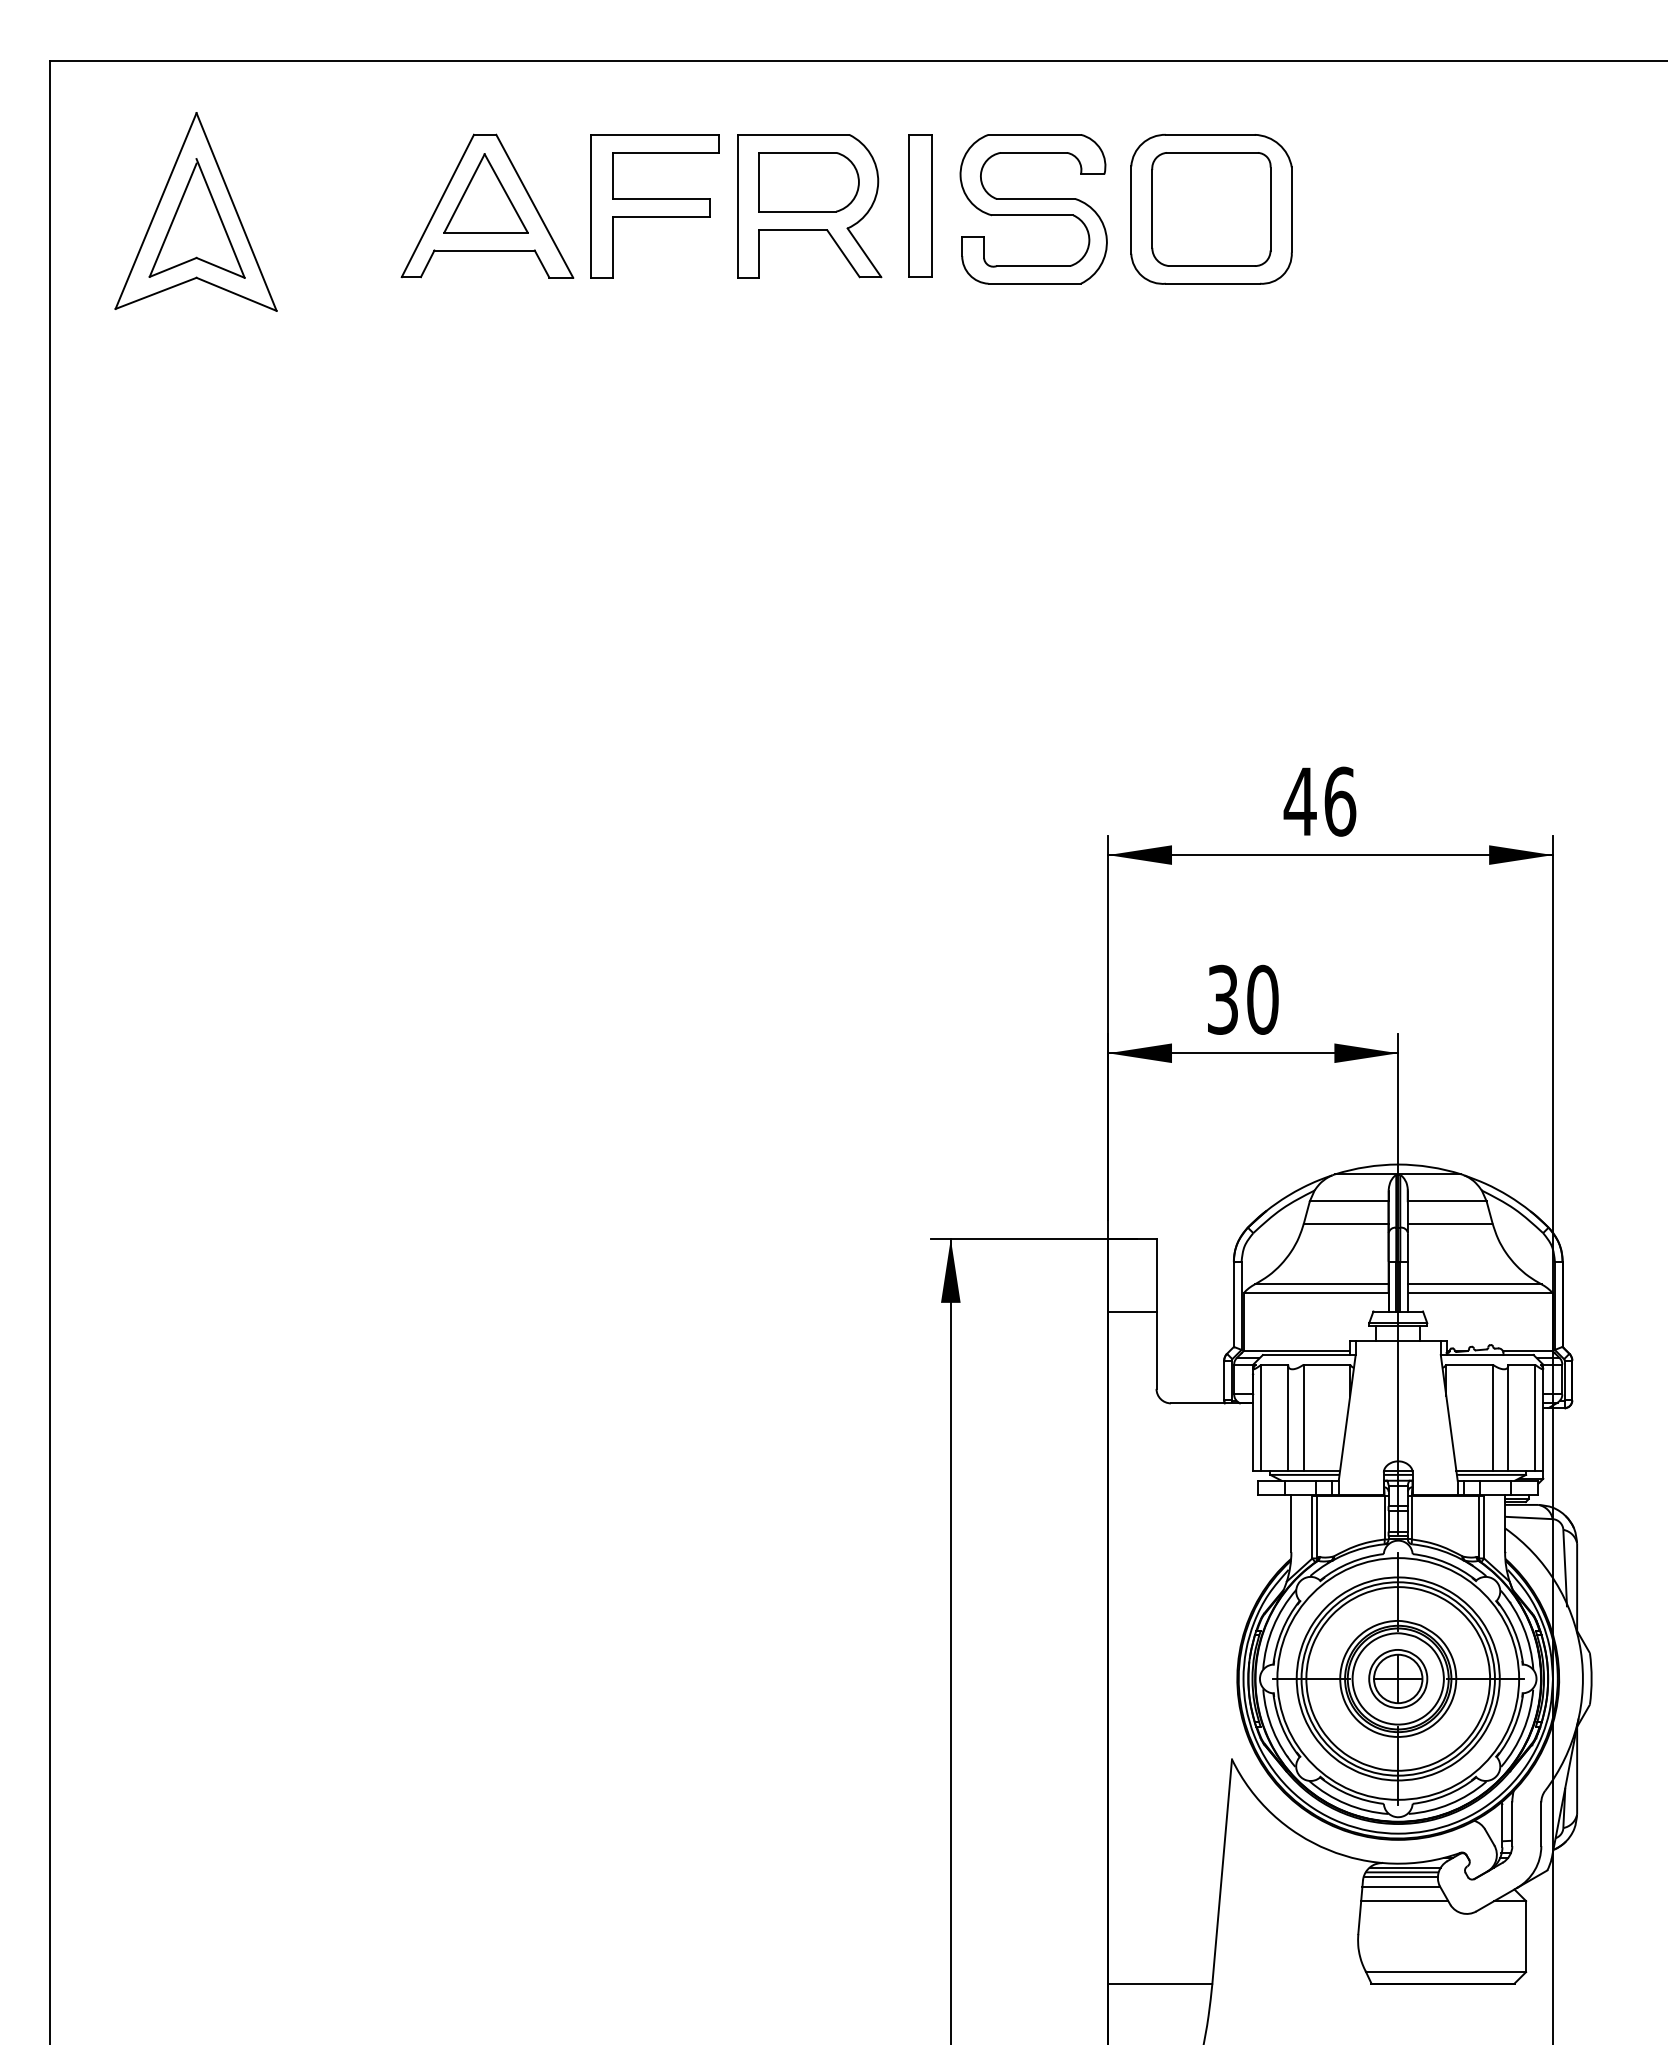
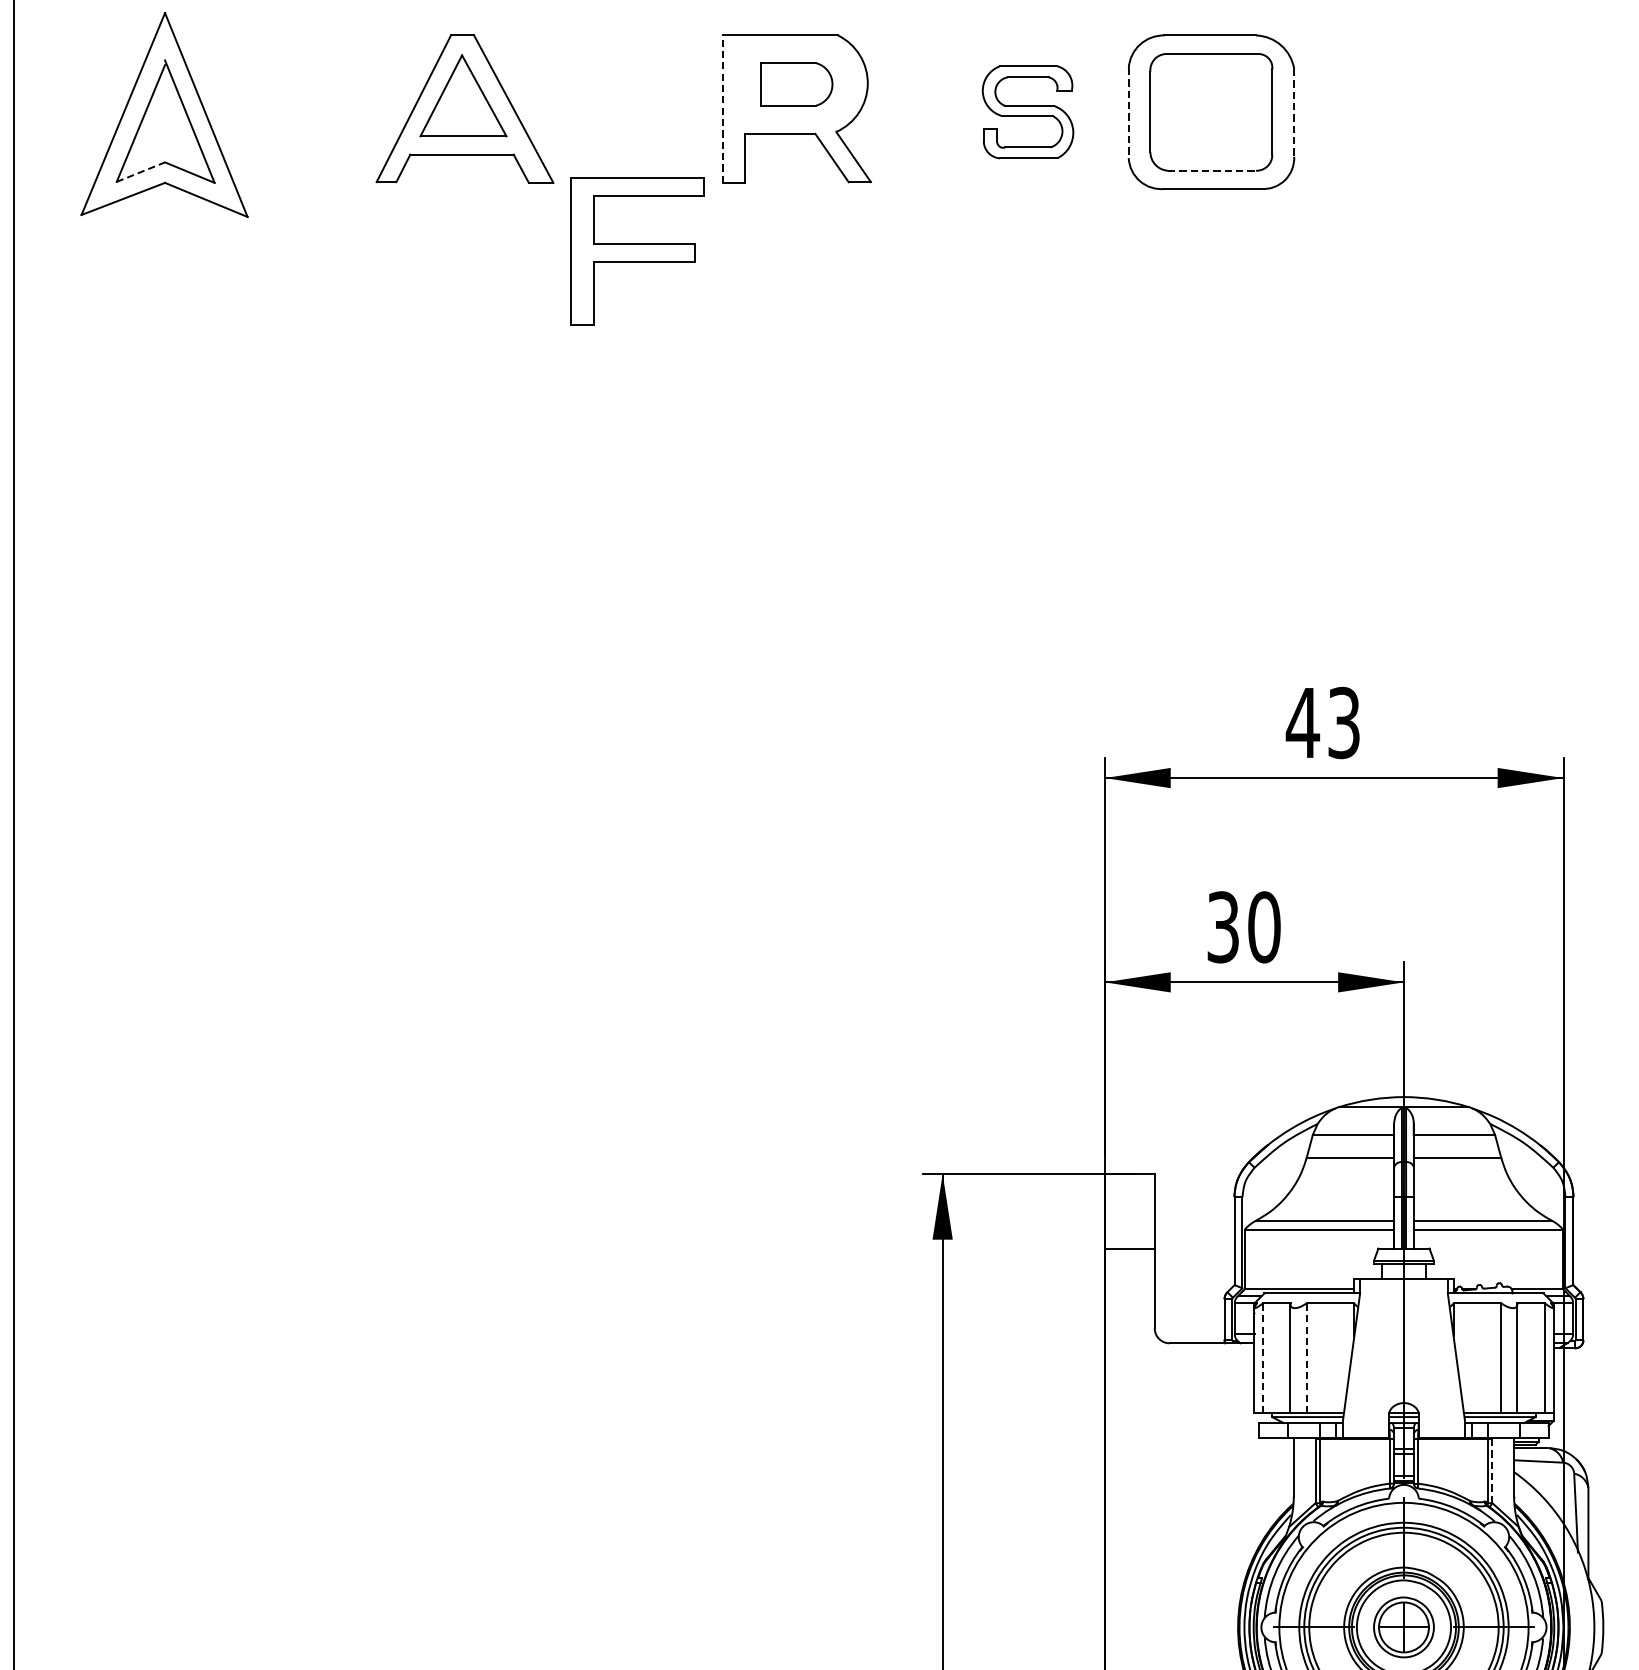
part: (808, 182) -> (795, 84), size x0.7
line: (737, 205) -> (722, 108), solid -> dashed
part: (920, 205) -> (911, 108), removed
part: (654, 206) -> (637, 251), moved
part: (1033, 209) -> (1027, 112), size x0.6
line: (1291, 209) -> (1293, 112), solid -> dashed
line: (1131, 210) -> (1128, 113), solid -> dashed
line: (1212, 266) -> (1212, 171), solid -> dashed
line: (173, 267) -> (141, 172), solid -> dashed
text: (1340, 801) -> (1344, 722), 46 -> 43
line: (1261, 1417) -> (1262, 1357), solid -> dashed
line: (1303, 1417) -> (1306, 1357), solid -> dashed
line: (1484, 1527) -> (1492, 1471), solid -> dashed

